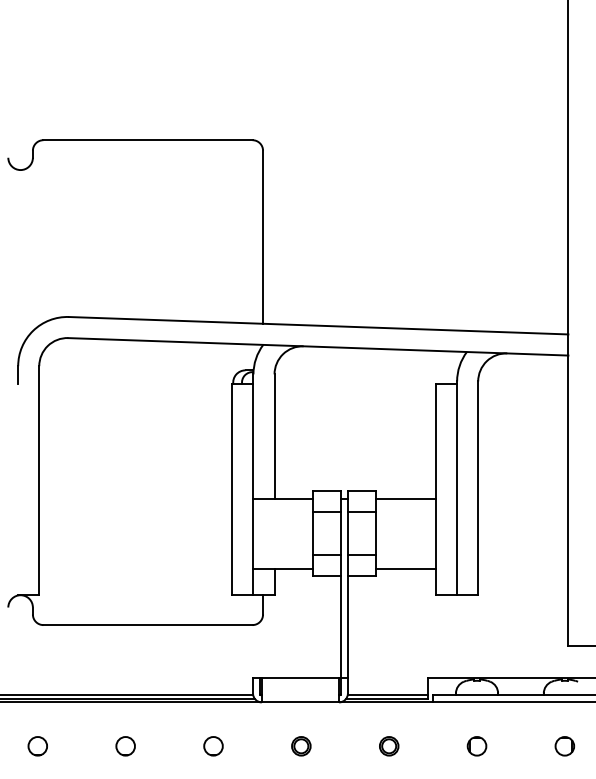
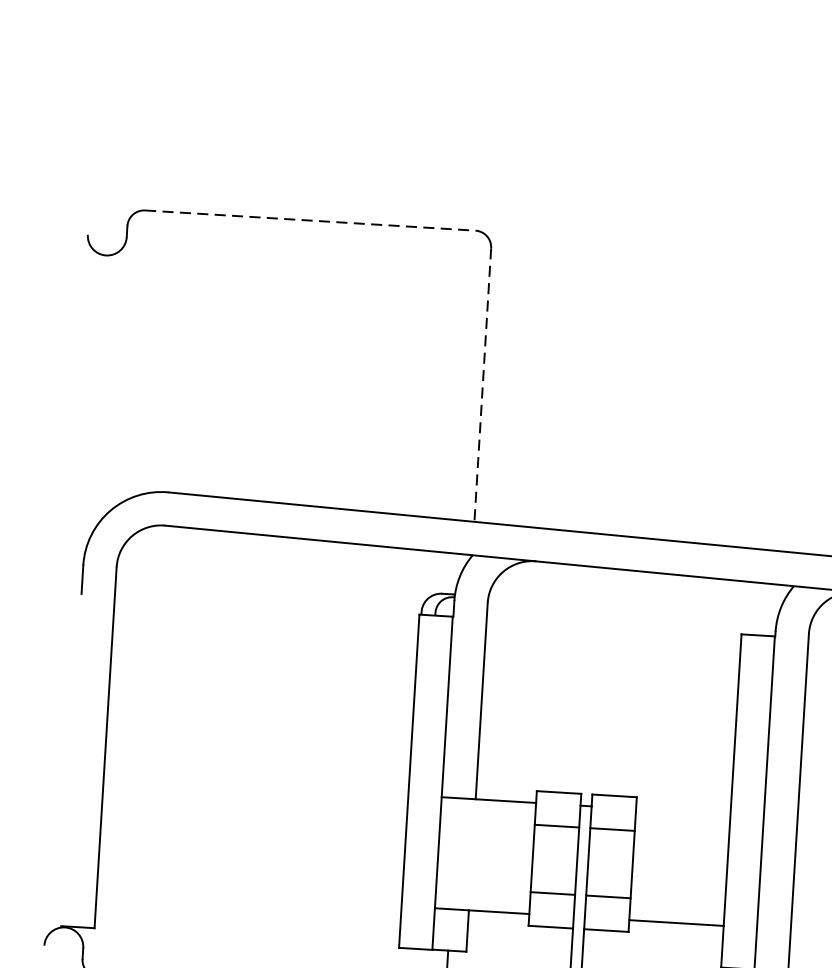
line: (147, 140) -> (309, 220), solid -> dashed
line: (263, 237) -> (483, 385), solid -> dashed
line: (405, 498) -> (682, 811), removed

